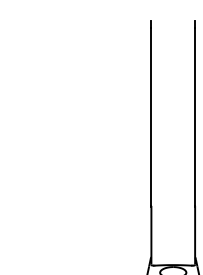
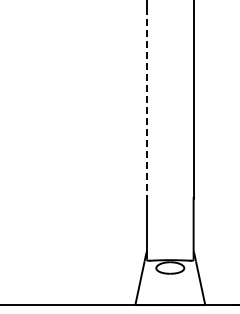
line: (150, 117) -> (146, 102), solid -> dashed

